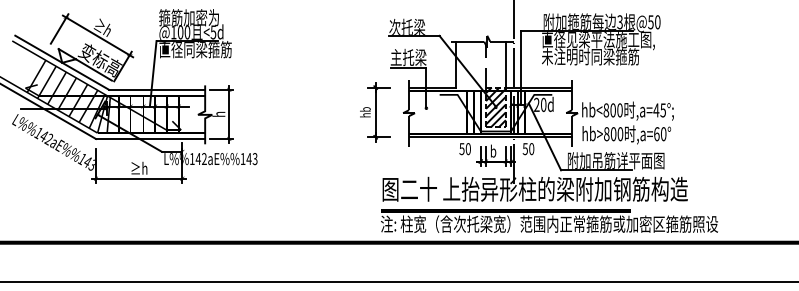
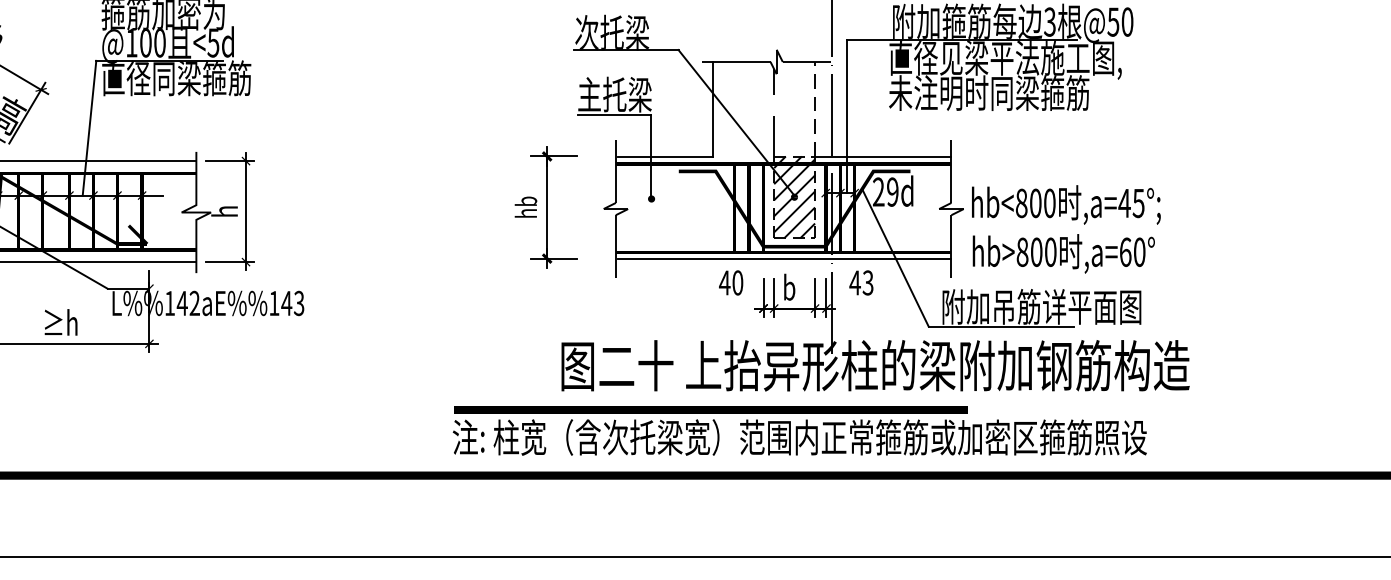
line: (505, 64) -> (814, 108), solid -> dashed
text: (543, 104) -> (892, 191), 20d -> 29d
text: (461, 149) -> (723, 283), 50 -> 40
text: (528, 149) -> (861, 283), 50 -> 43
text: (549, 220) -> (799, 429), moved

